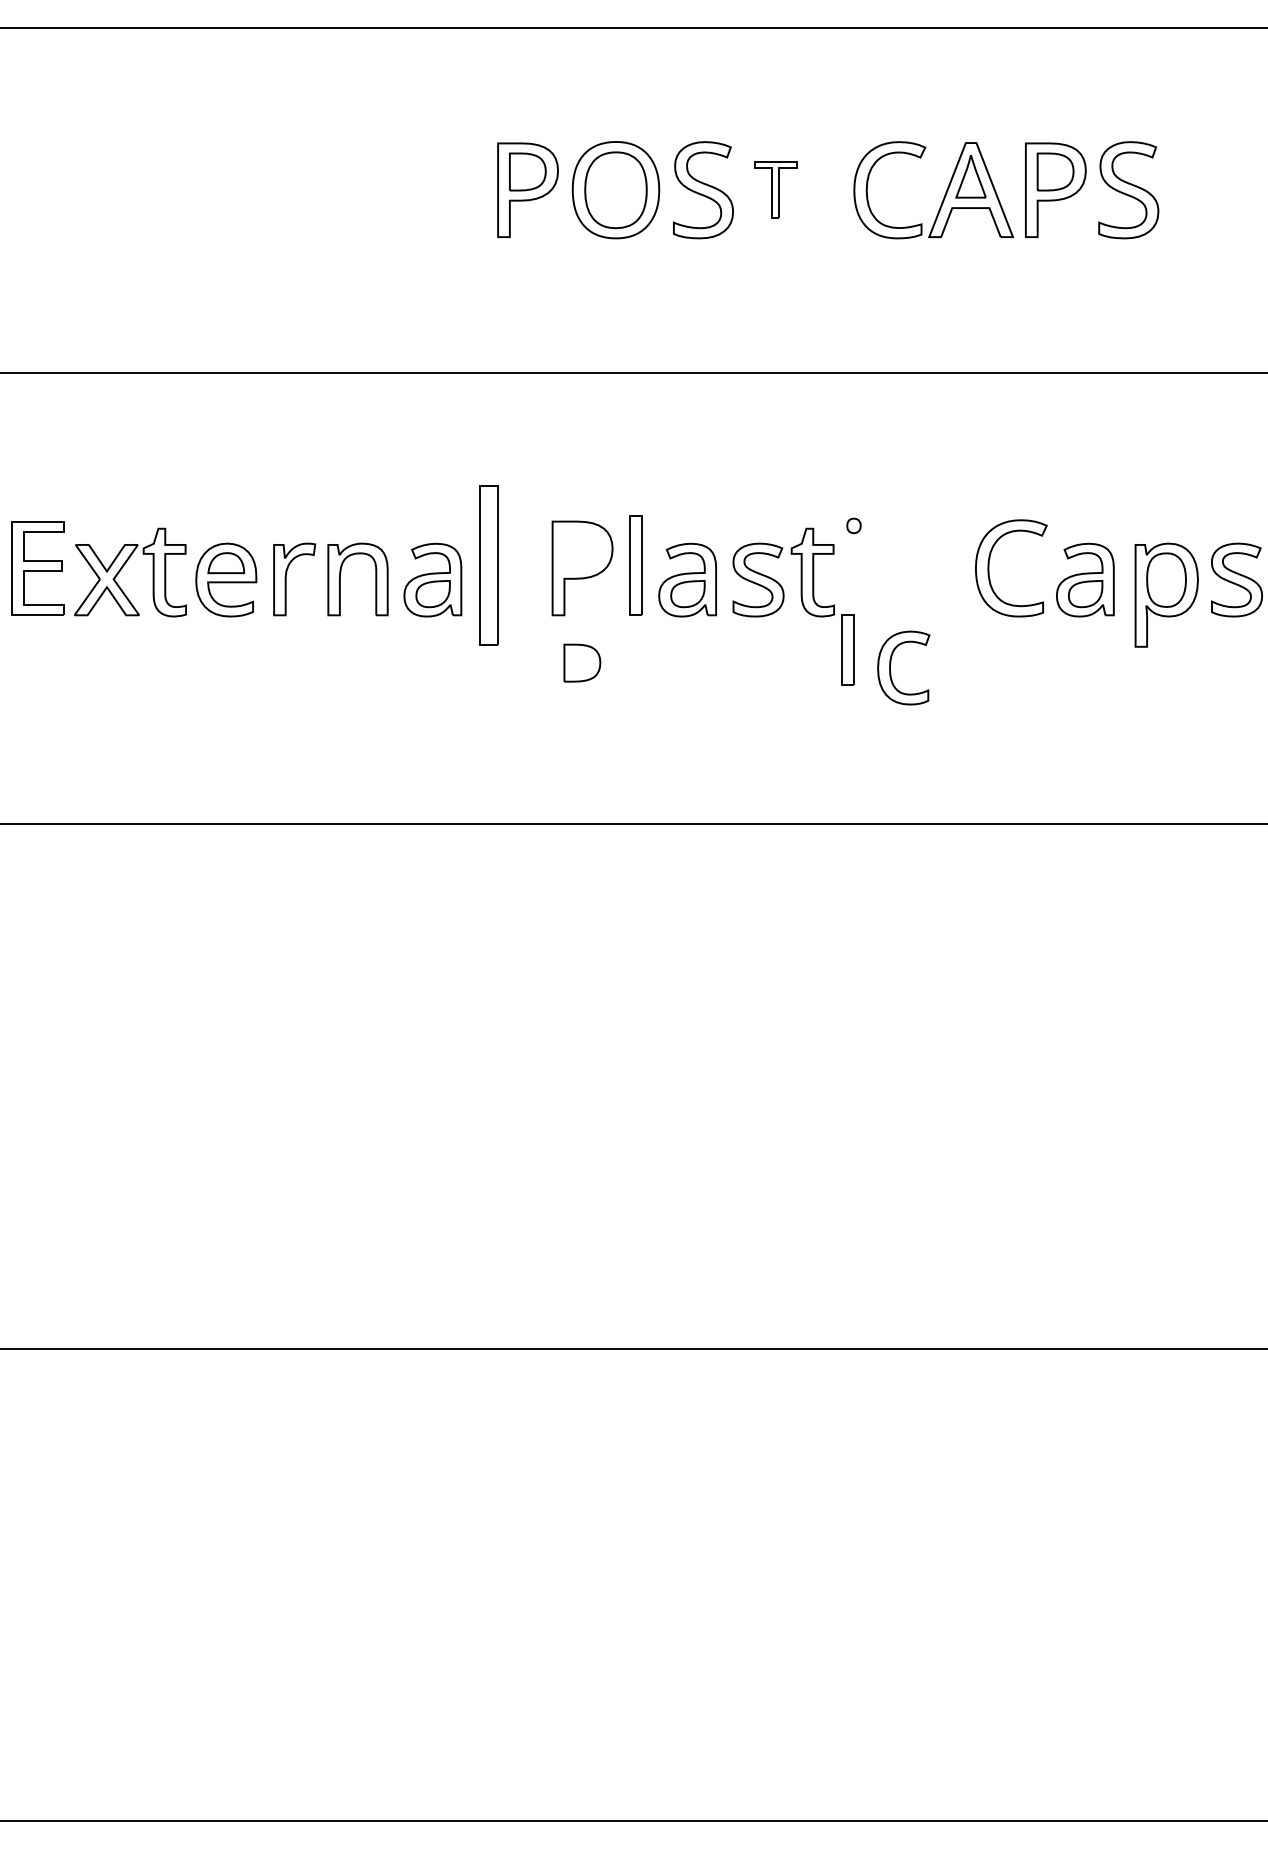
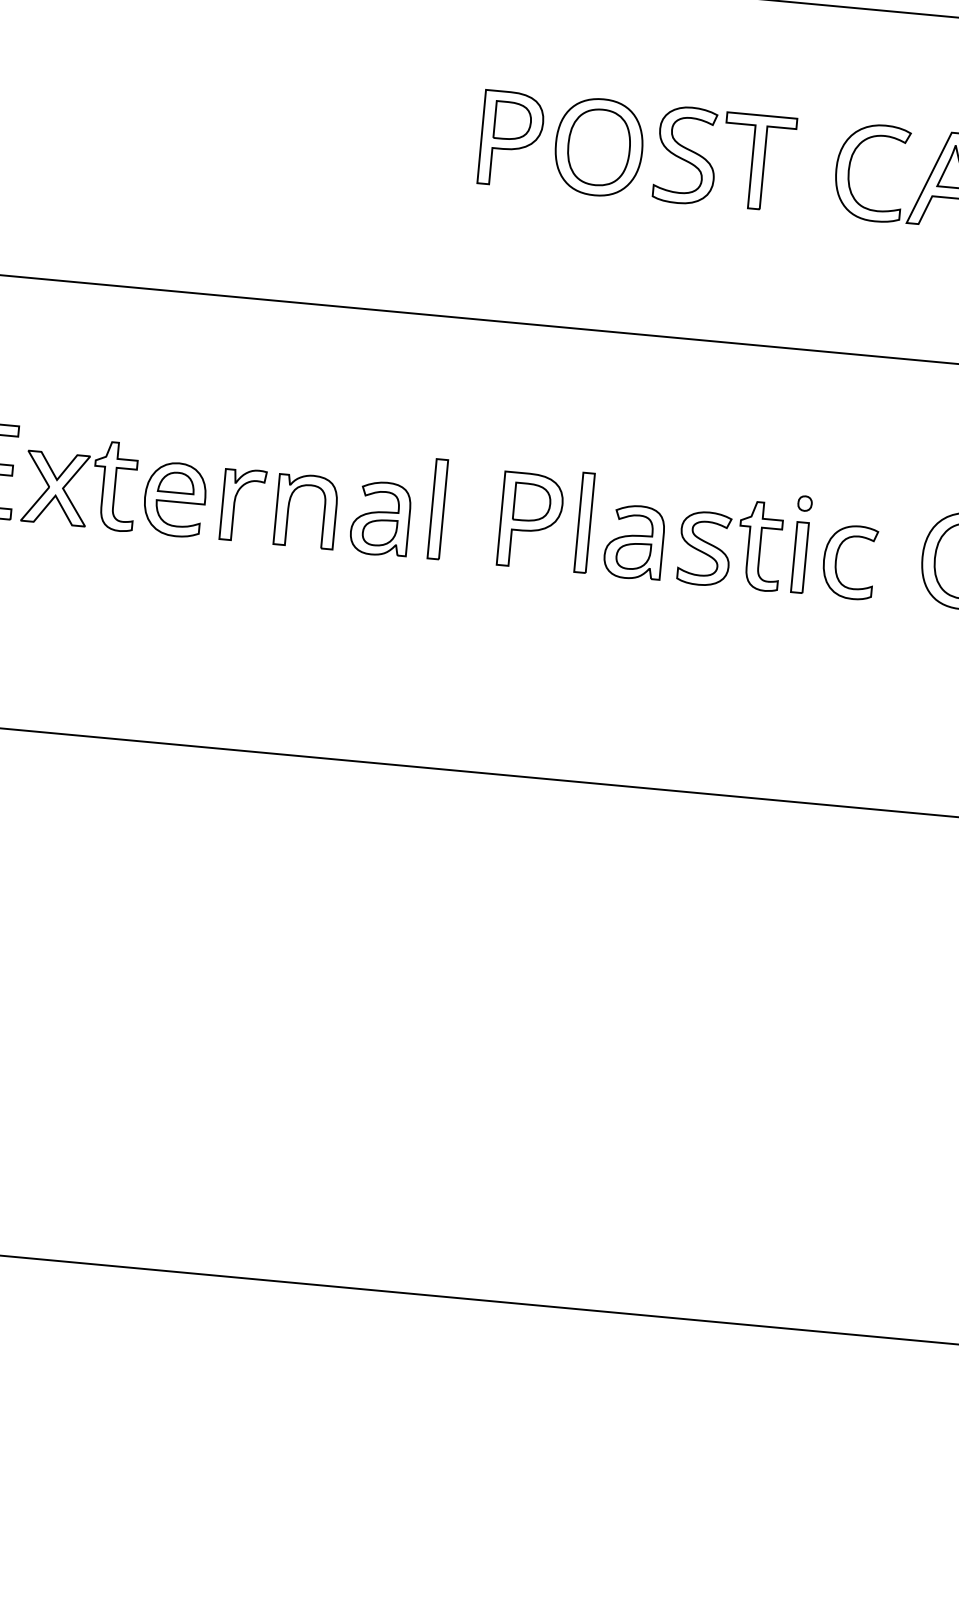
part: (775, 189) -> (757, 161), size x1.67
part: (488, 565) -> (437, 509), size x0.62
part: (847, 649) -> (799, 556), moved
part: (582, 662) -> (532, 502), moved
part: (891, 664) -> (837, 557), moved

